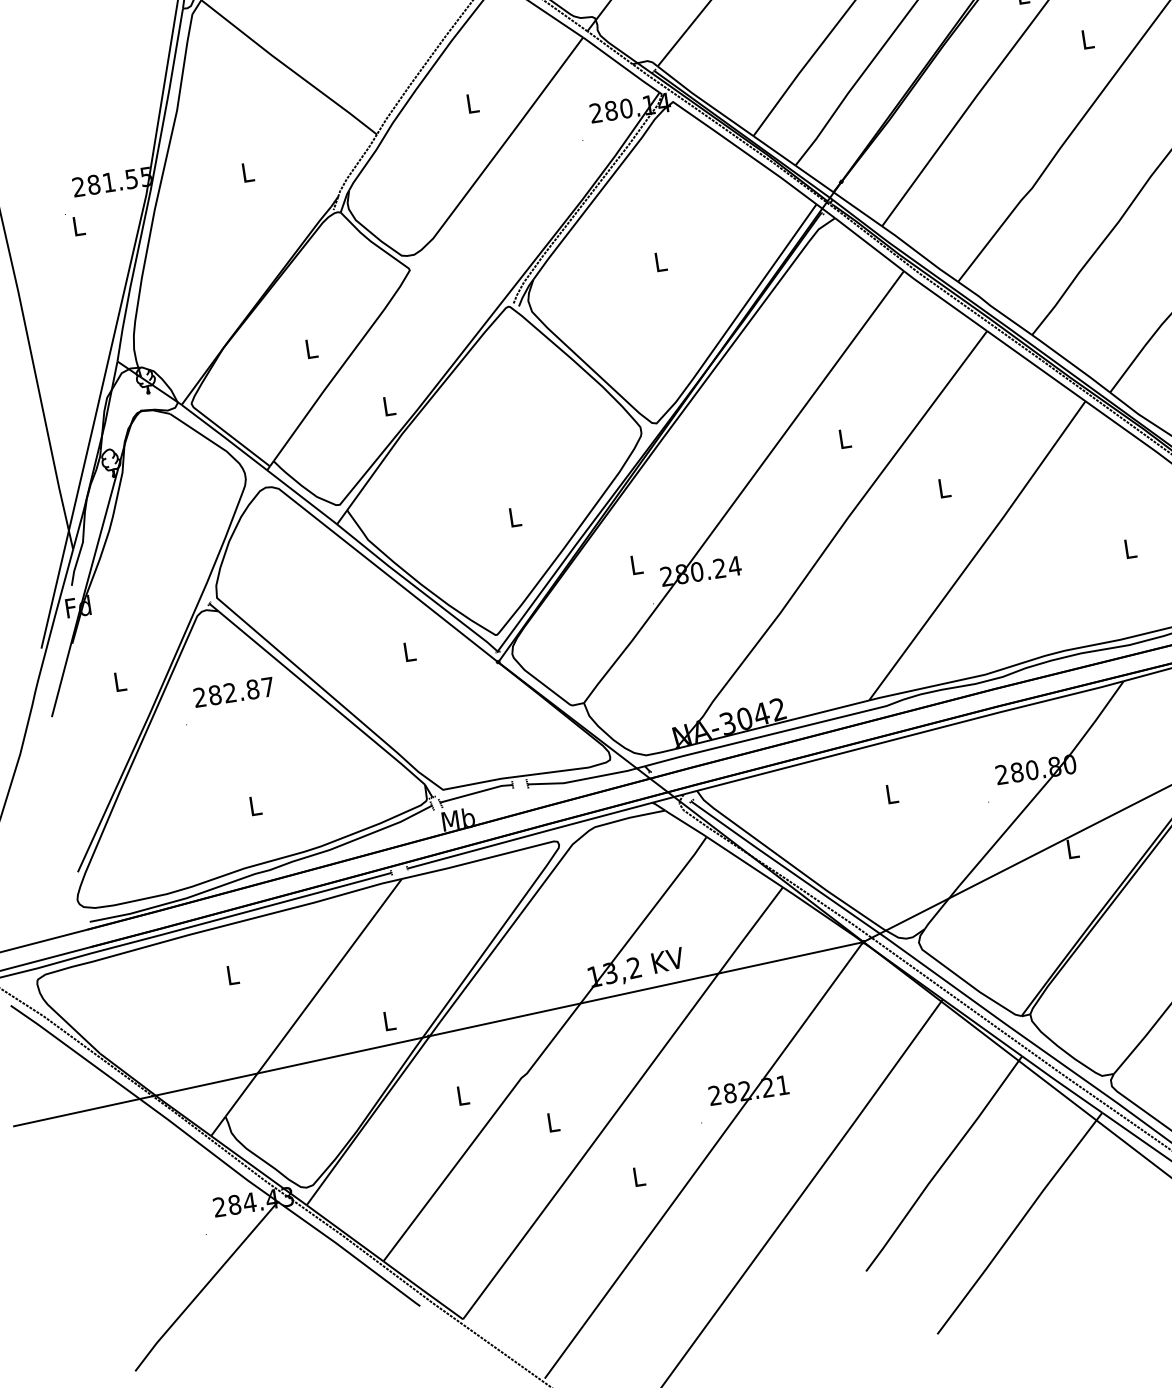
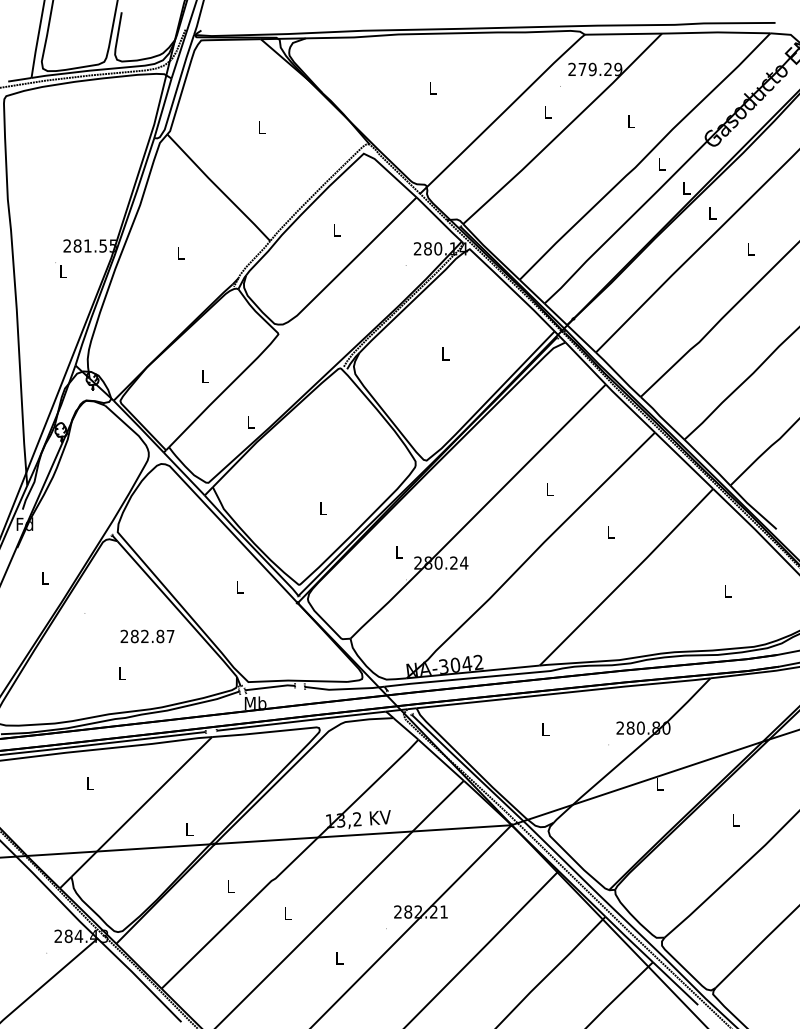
text: (233, 692) -> (147, 636), moved

